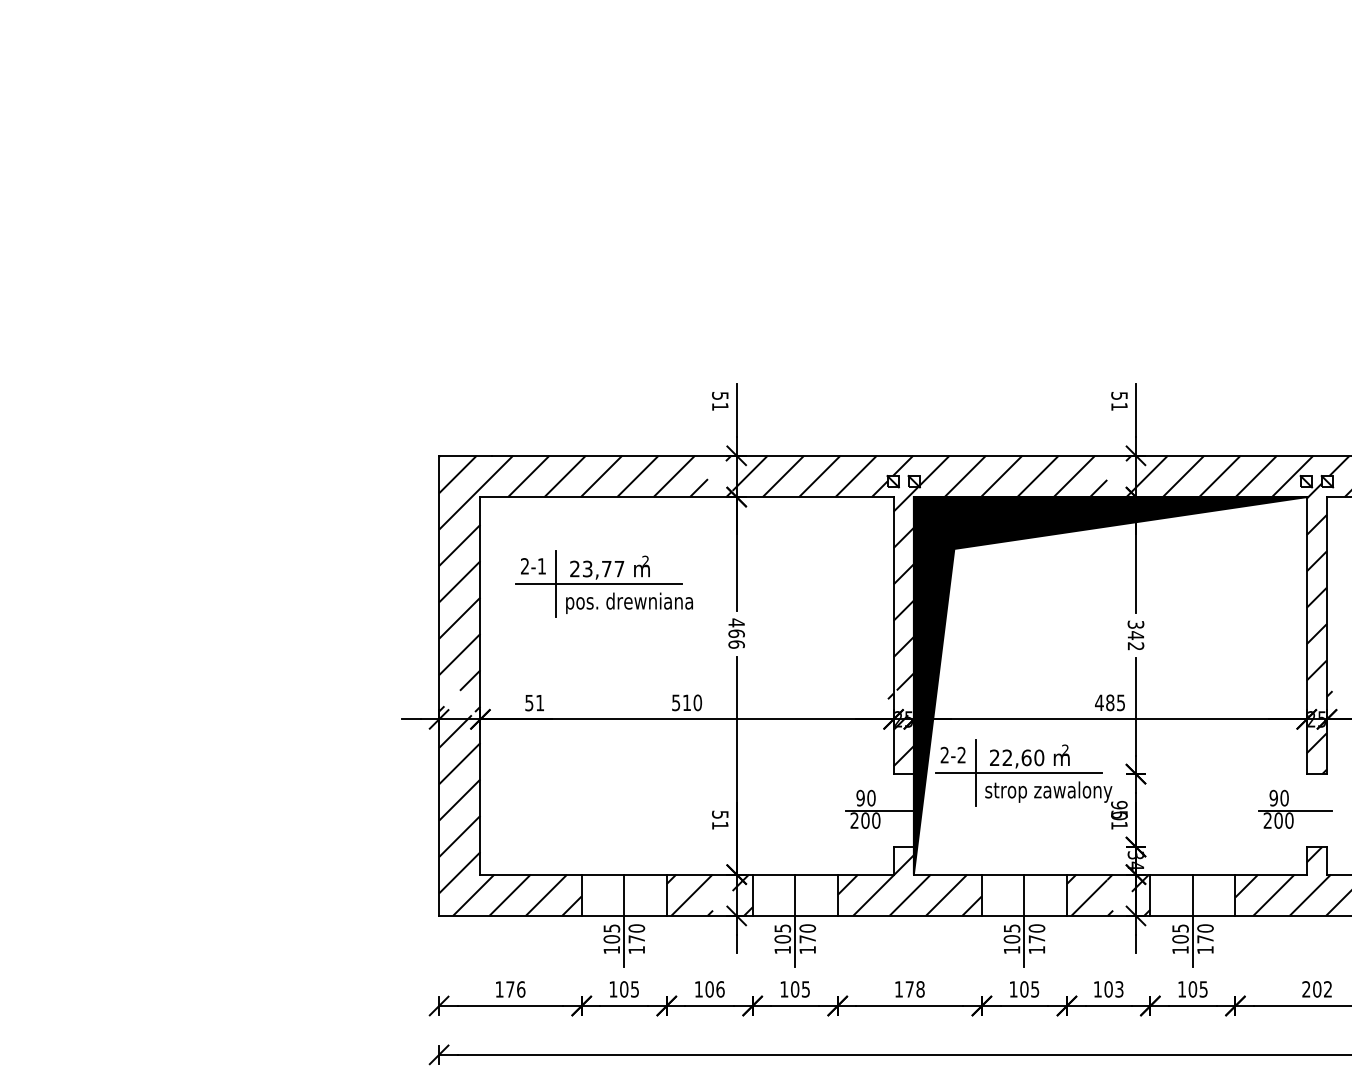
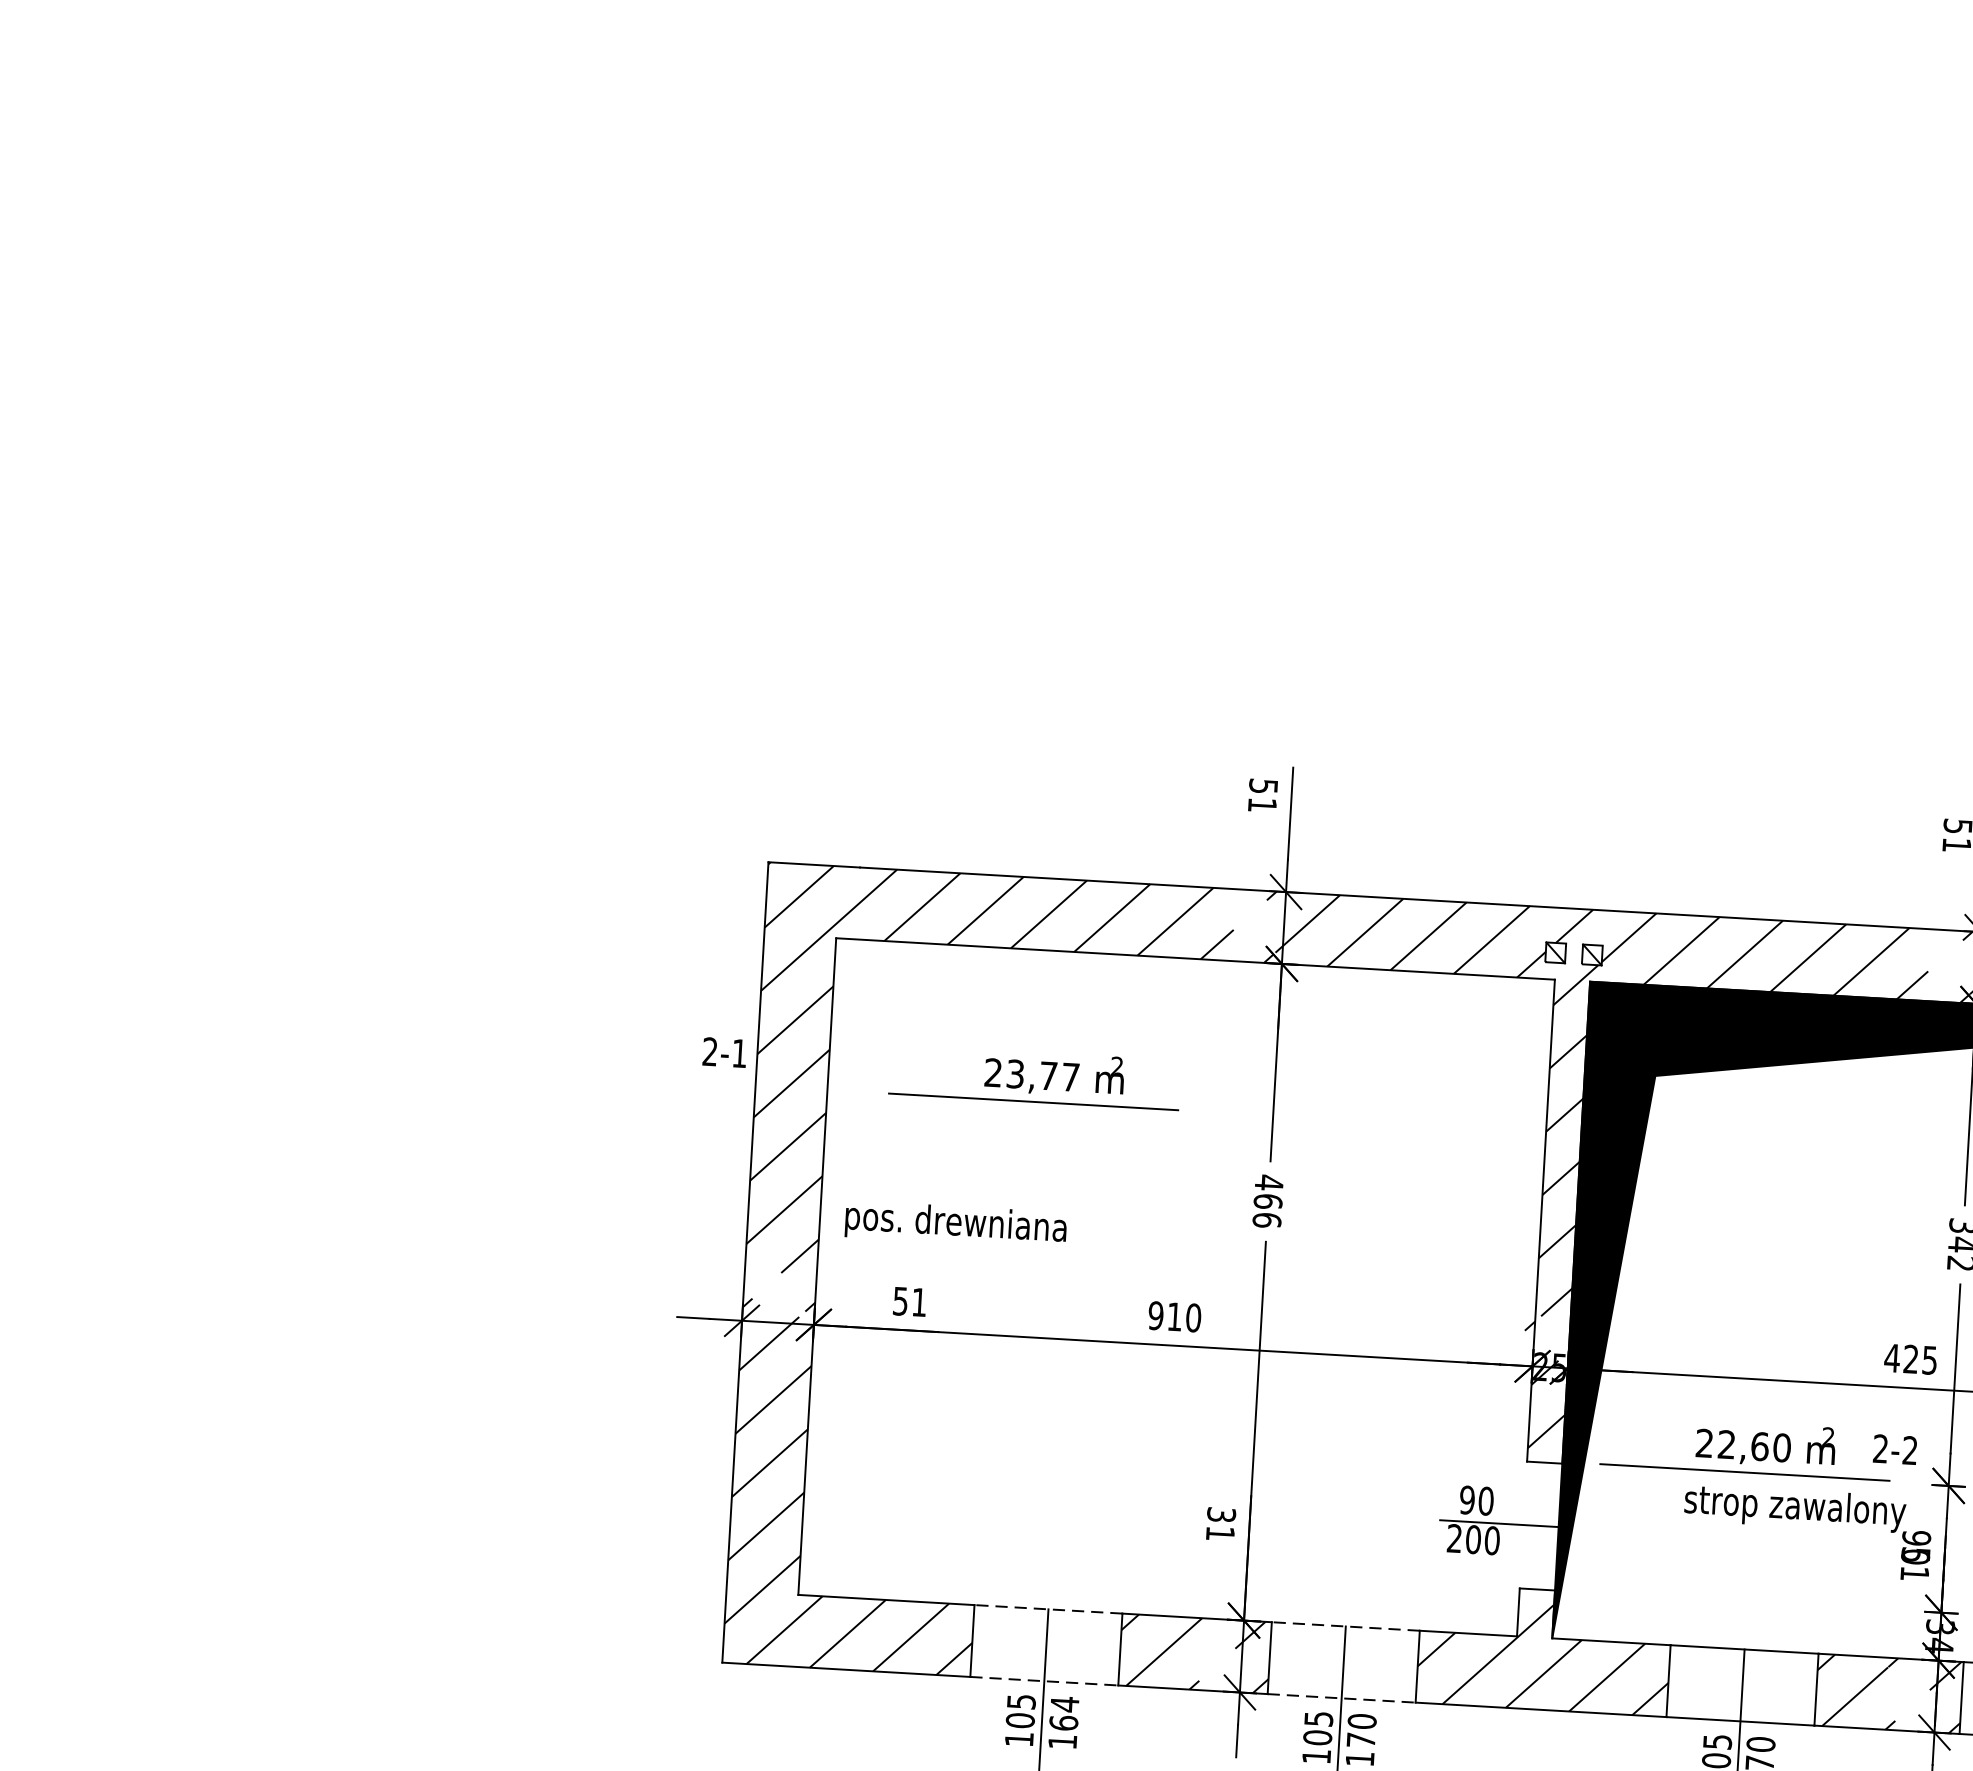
text: (533, 566) -> (724, 1052), moved
line: (556, 584) -> (959, 1097), removed
text: (629, 602) -> (955, 1223), moved
text: (676, 702) -> (1156, 1315), 510 -> 910
text: (1110, 702) -> (1911, 1358), 485 -> 425
text: (952, 754) -> (1894, 1448), moved
line: (976, 772) -> (1671, 1467), removed
text: (720, 814) -> (1221, 1514), 51 -> 31
line: (624, 874) -> (1048, 1609), solid -> dashed
line: (795, 874) -> (1346, 1626), solid -> dashed
line: (624, 915) -> (1044, 1680), solid -> dashed
line: (795, 915) -> (1342, 1697), solid -> dashed
text: (636, 933) -> (1063, 1713), 170 -> 164

